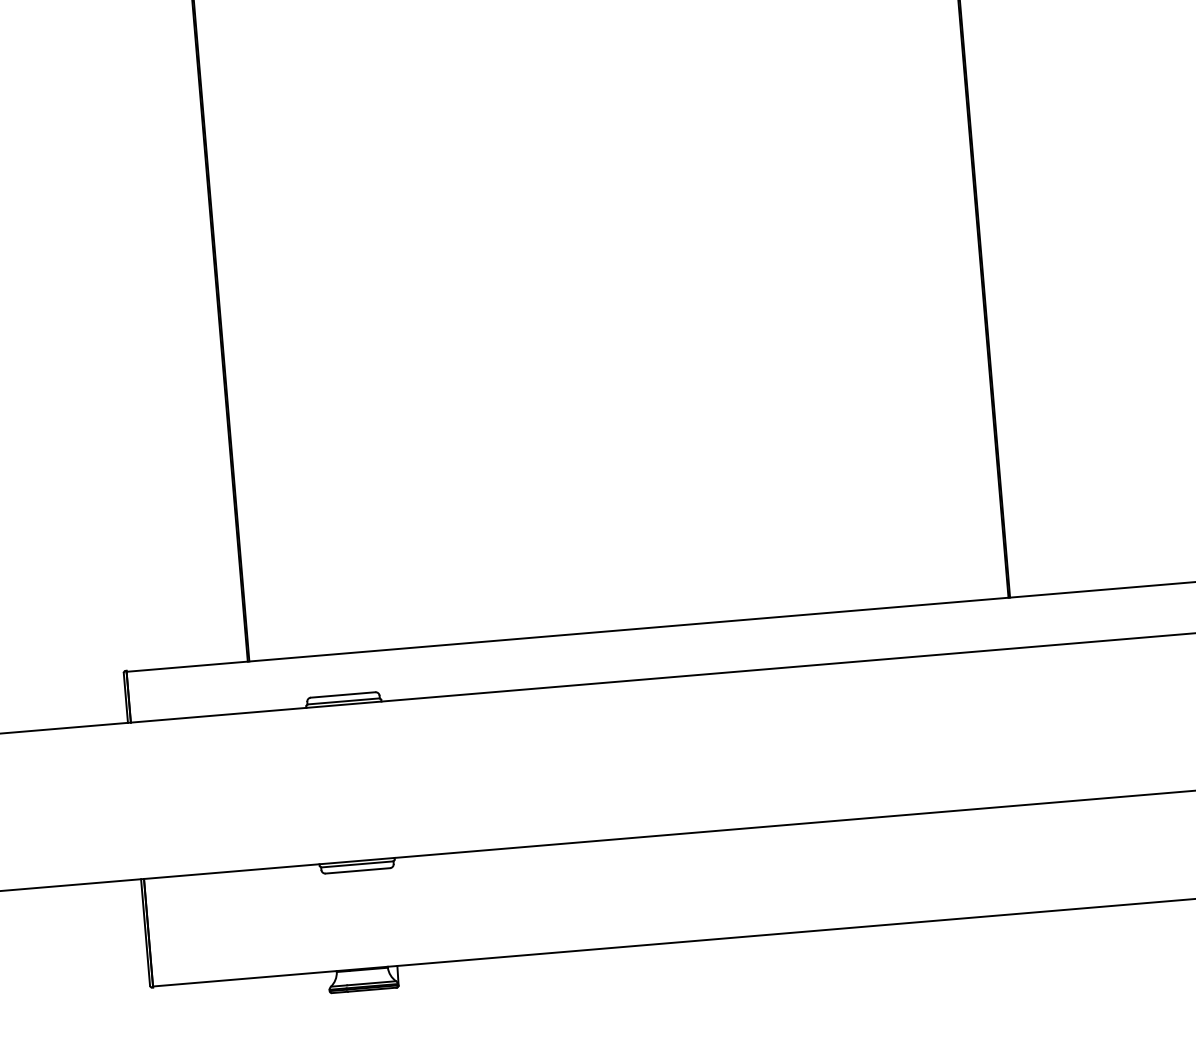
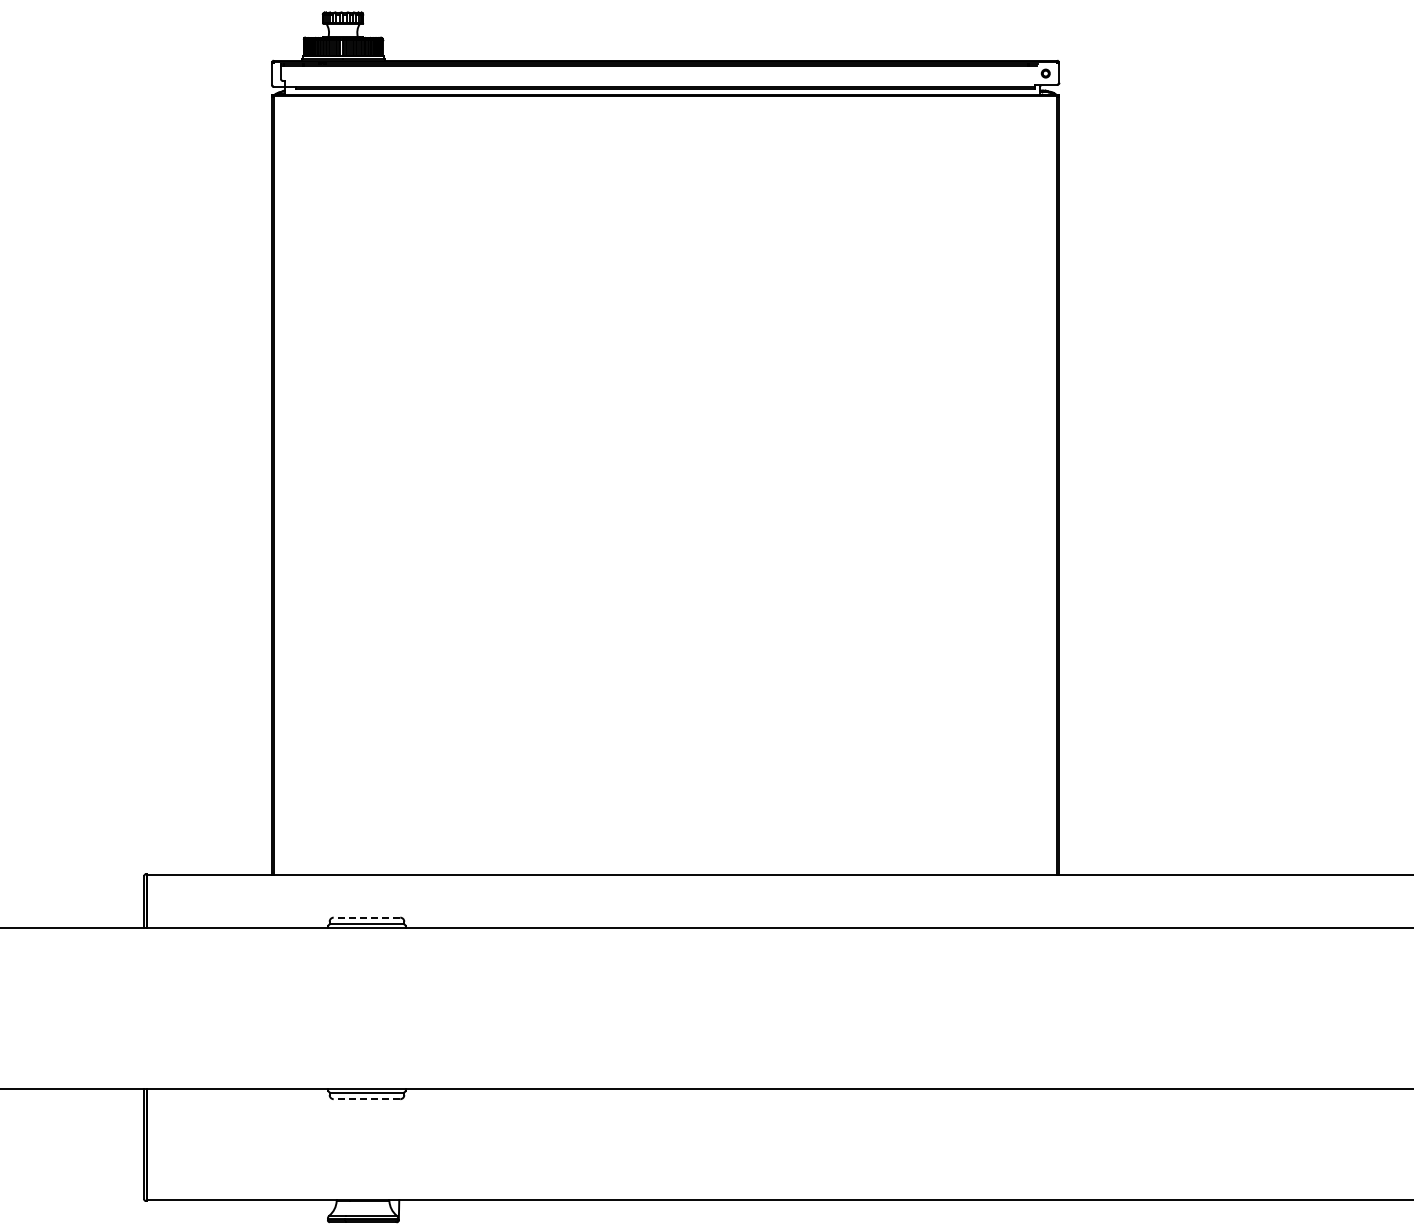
line: (342, 694) -> (366, 917), solid -> dashed
line: (357, 871) -> (366, 1099), solid -> dashed

